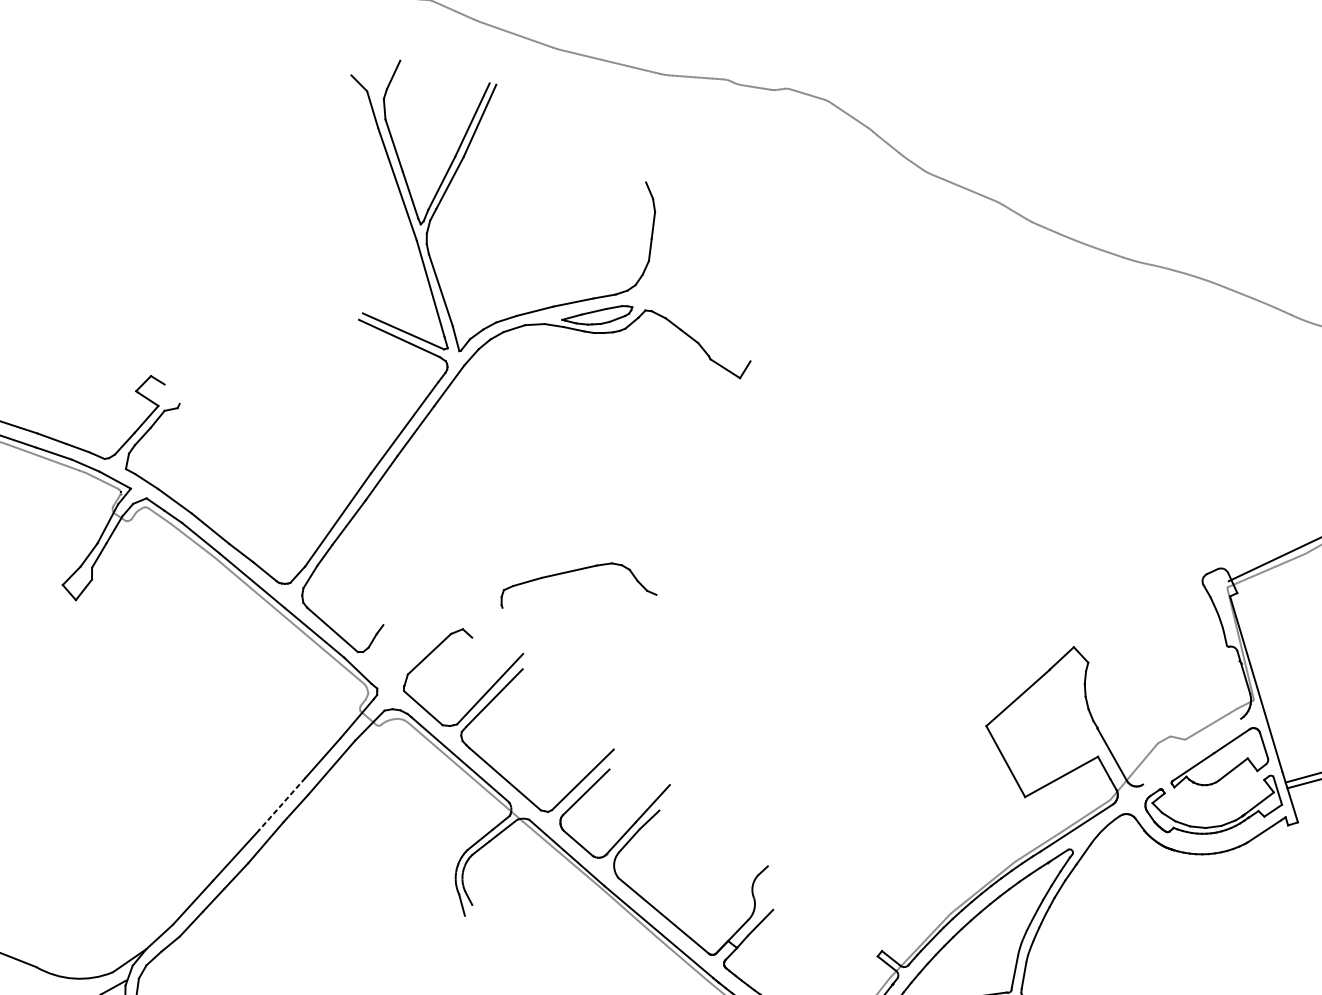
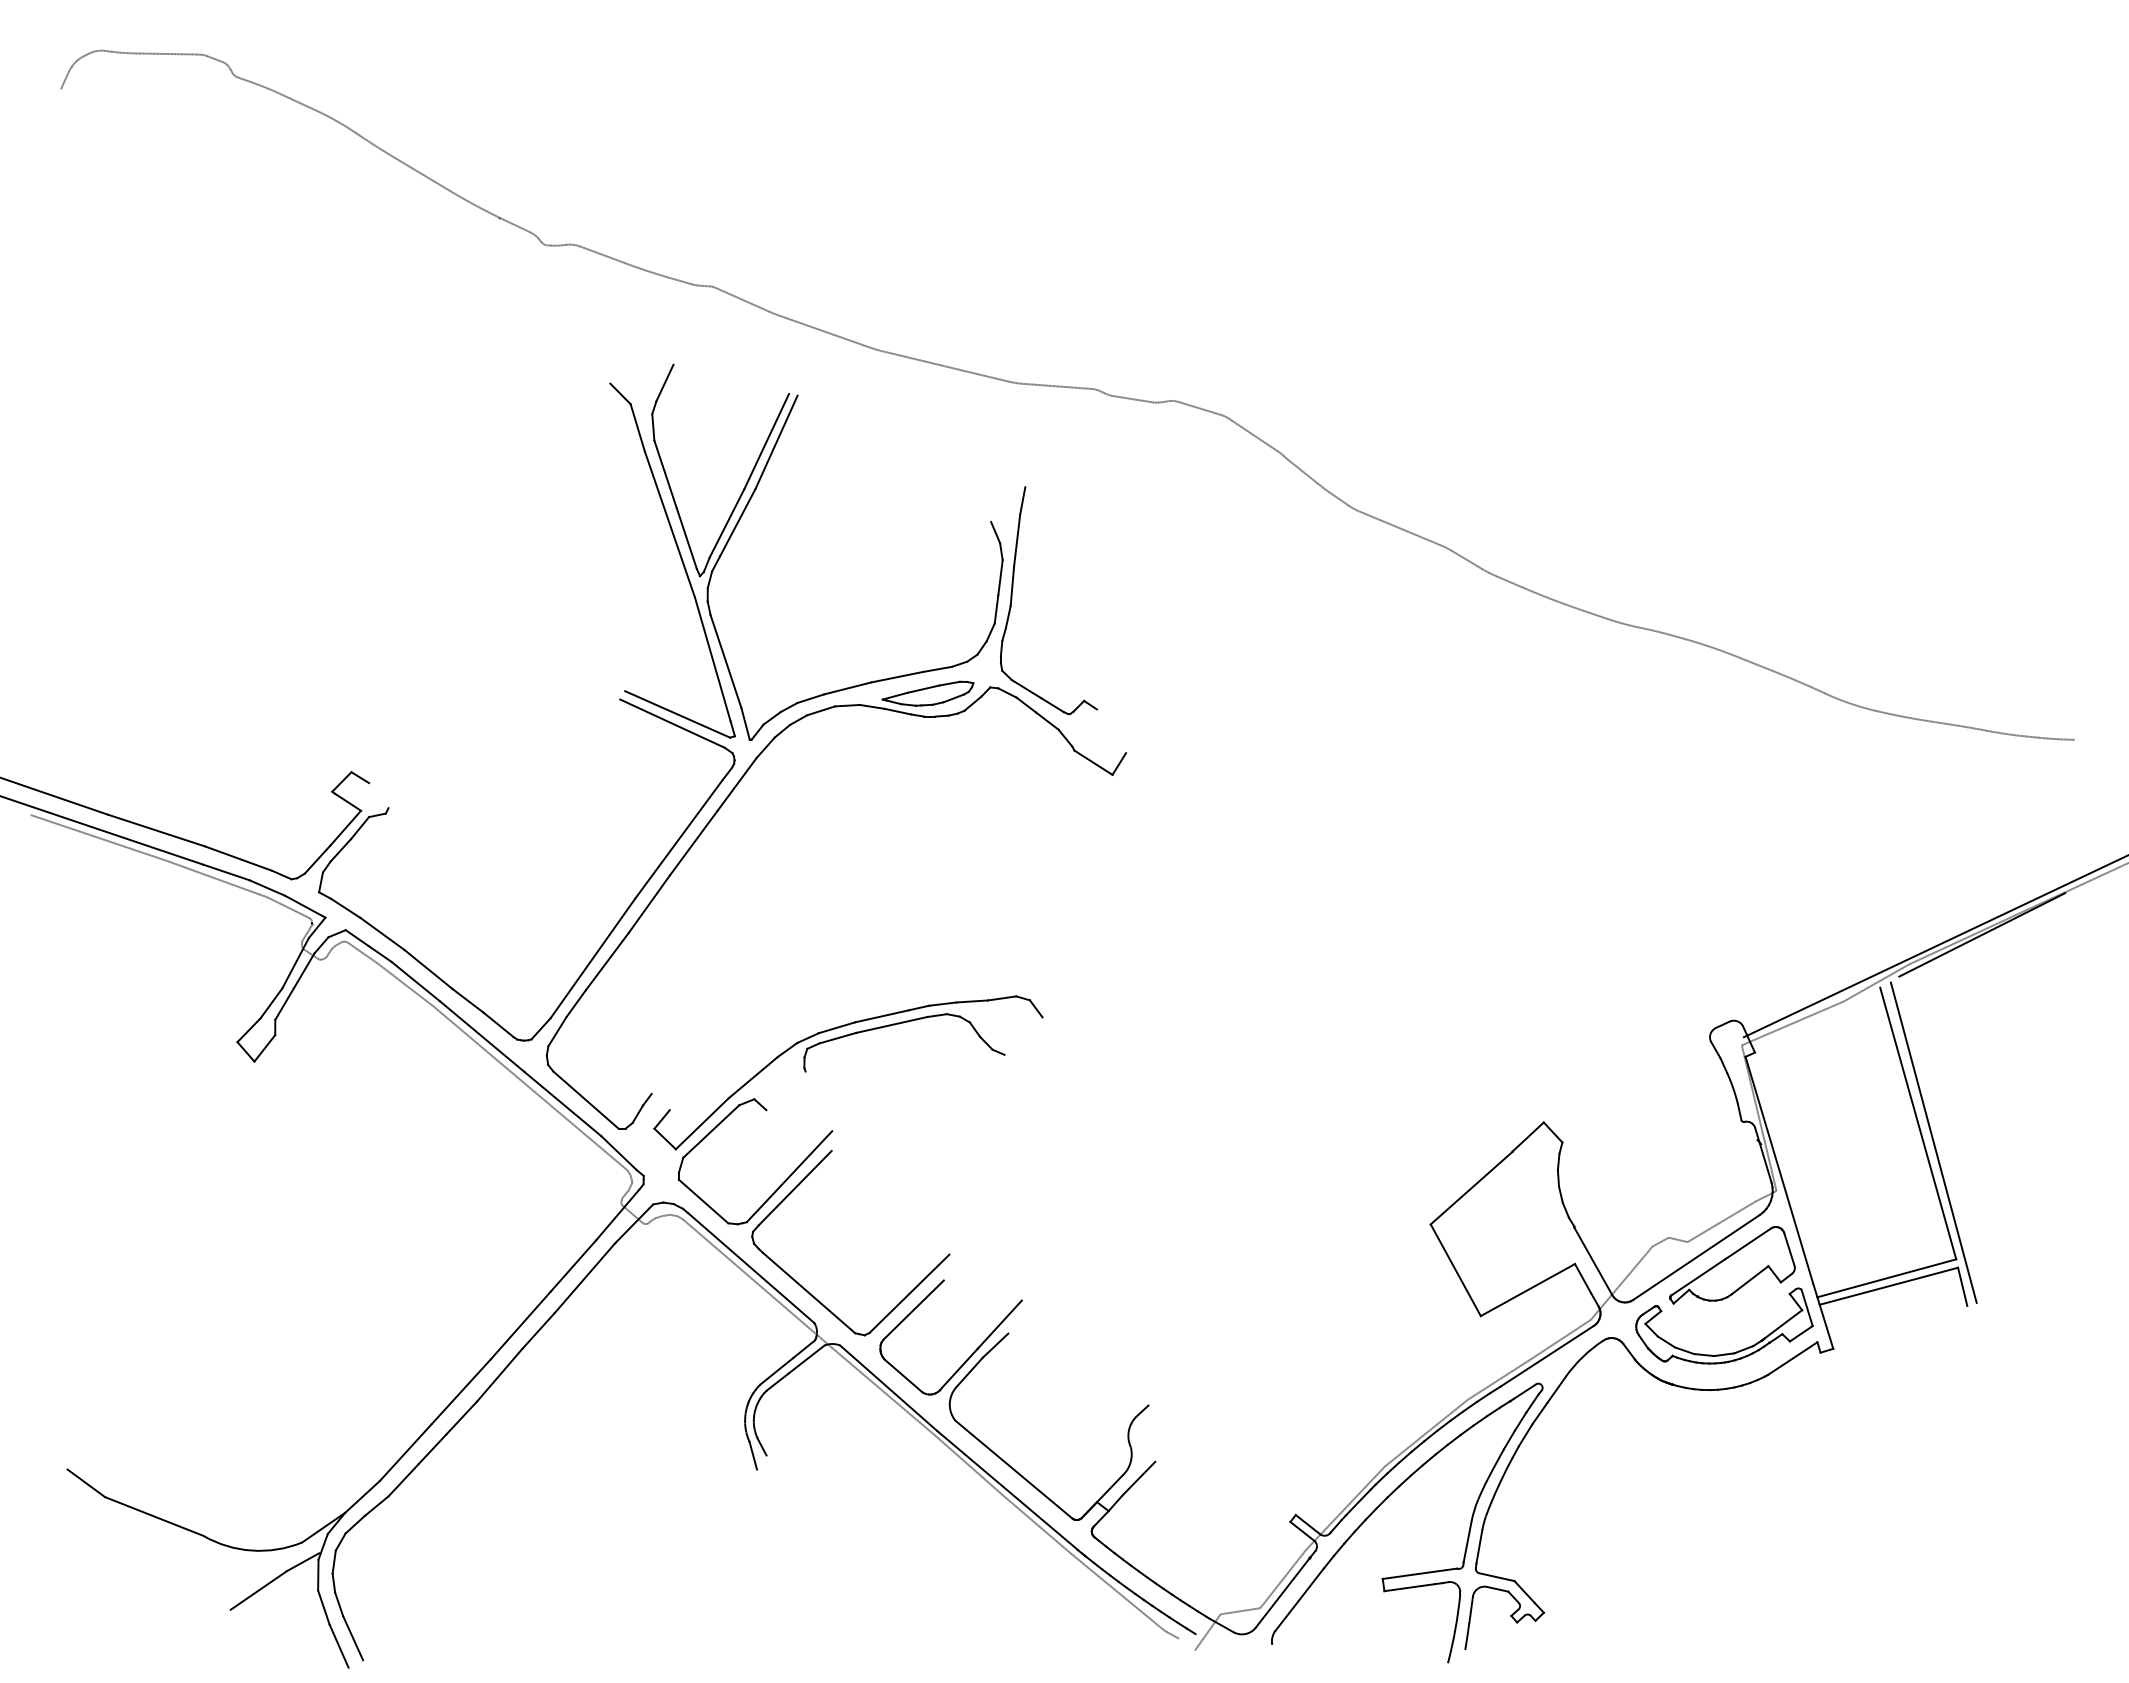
part: (662, 243) -> (1012, 600), added
part: (525, 575) -> (835, 1029), added
line: (1192, 751) -> (1696, 1257), added
line: (281, 804) -> (520, 1325), dashed -> solid

